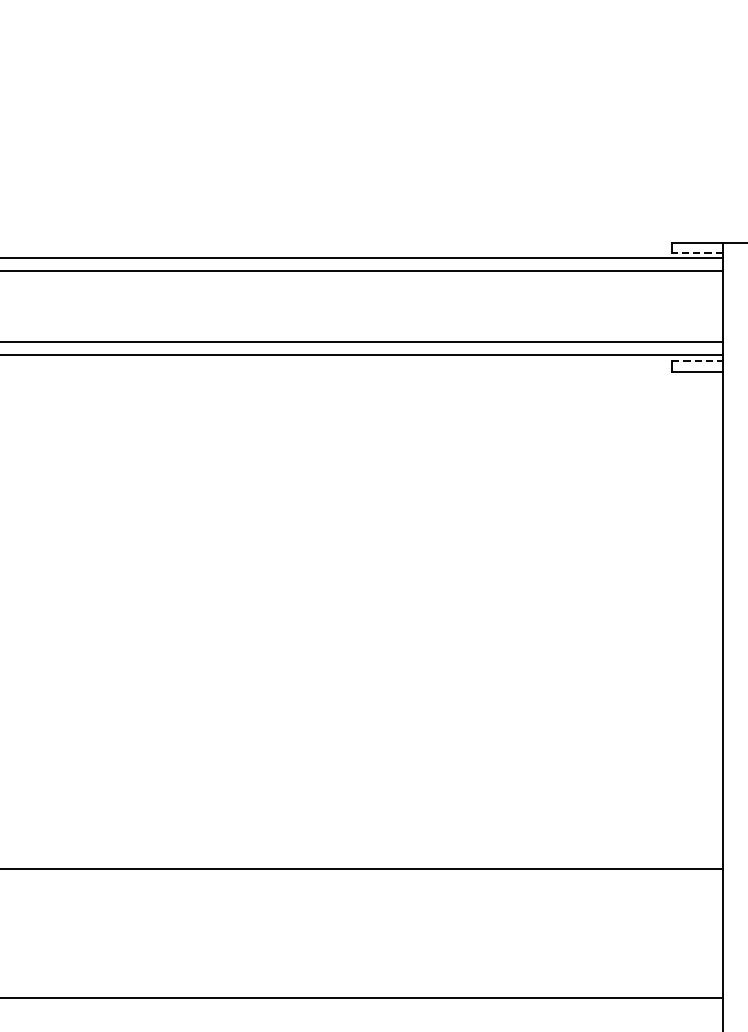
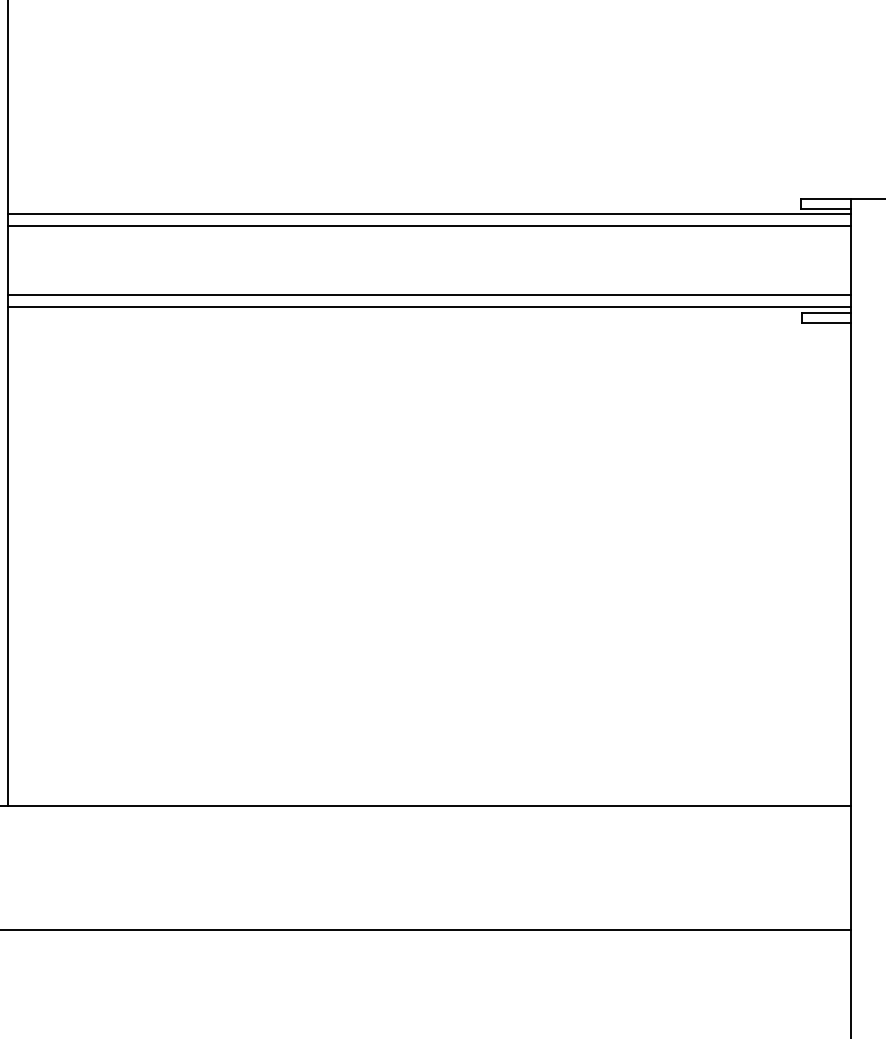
line: (697, 253) -> (826, 208), dashed -> solid
line: (697, 361) -> (826, 313), dashed -> solid

